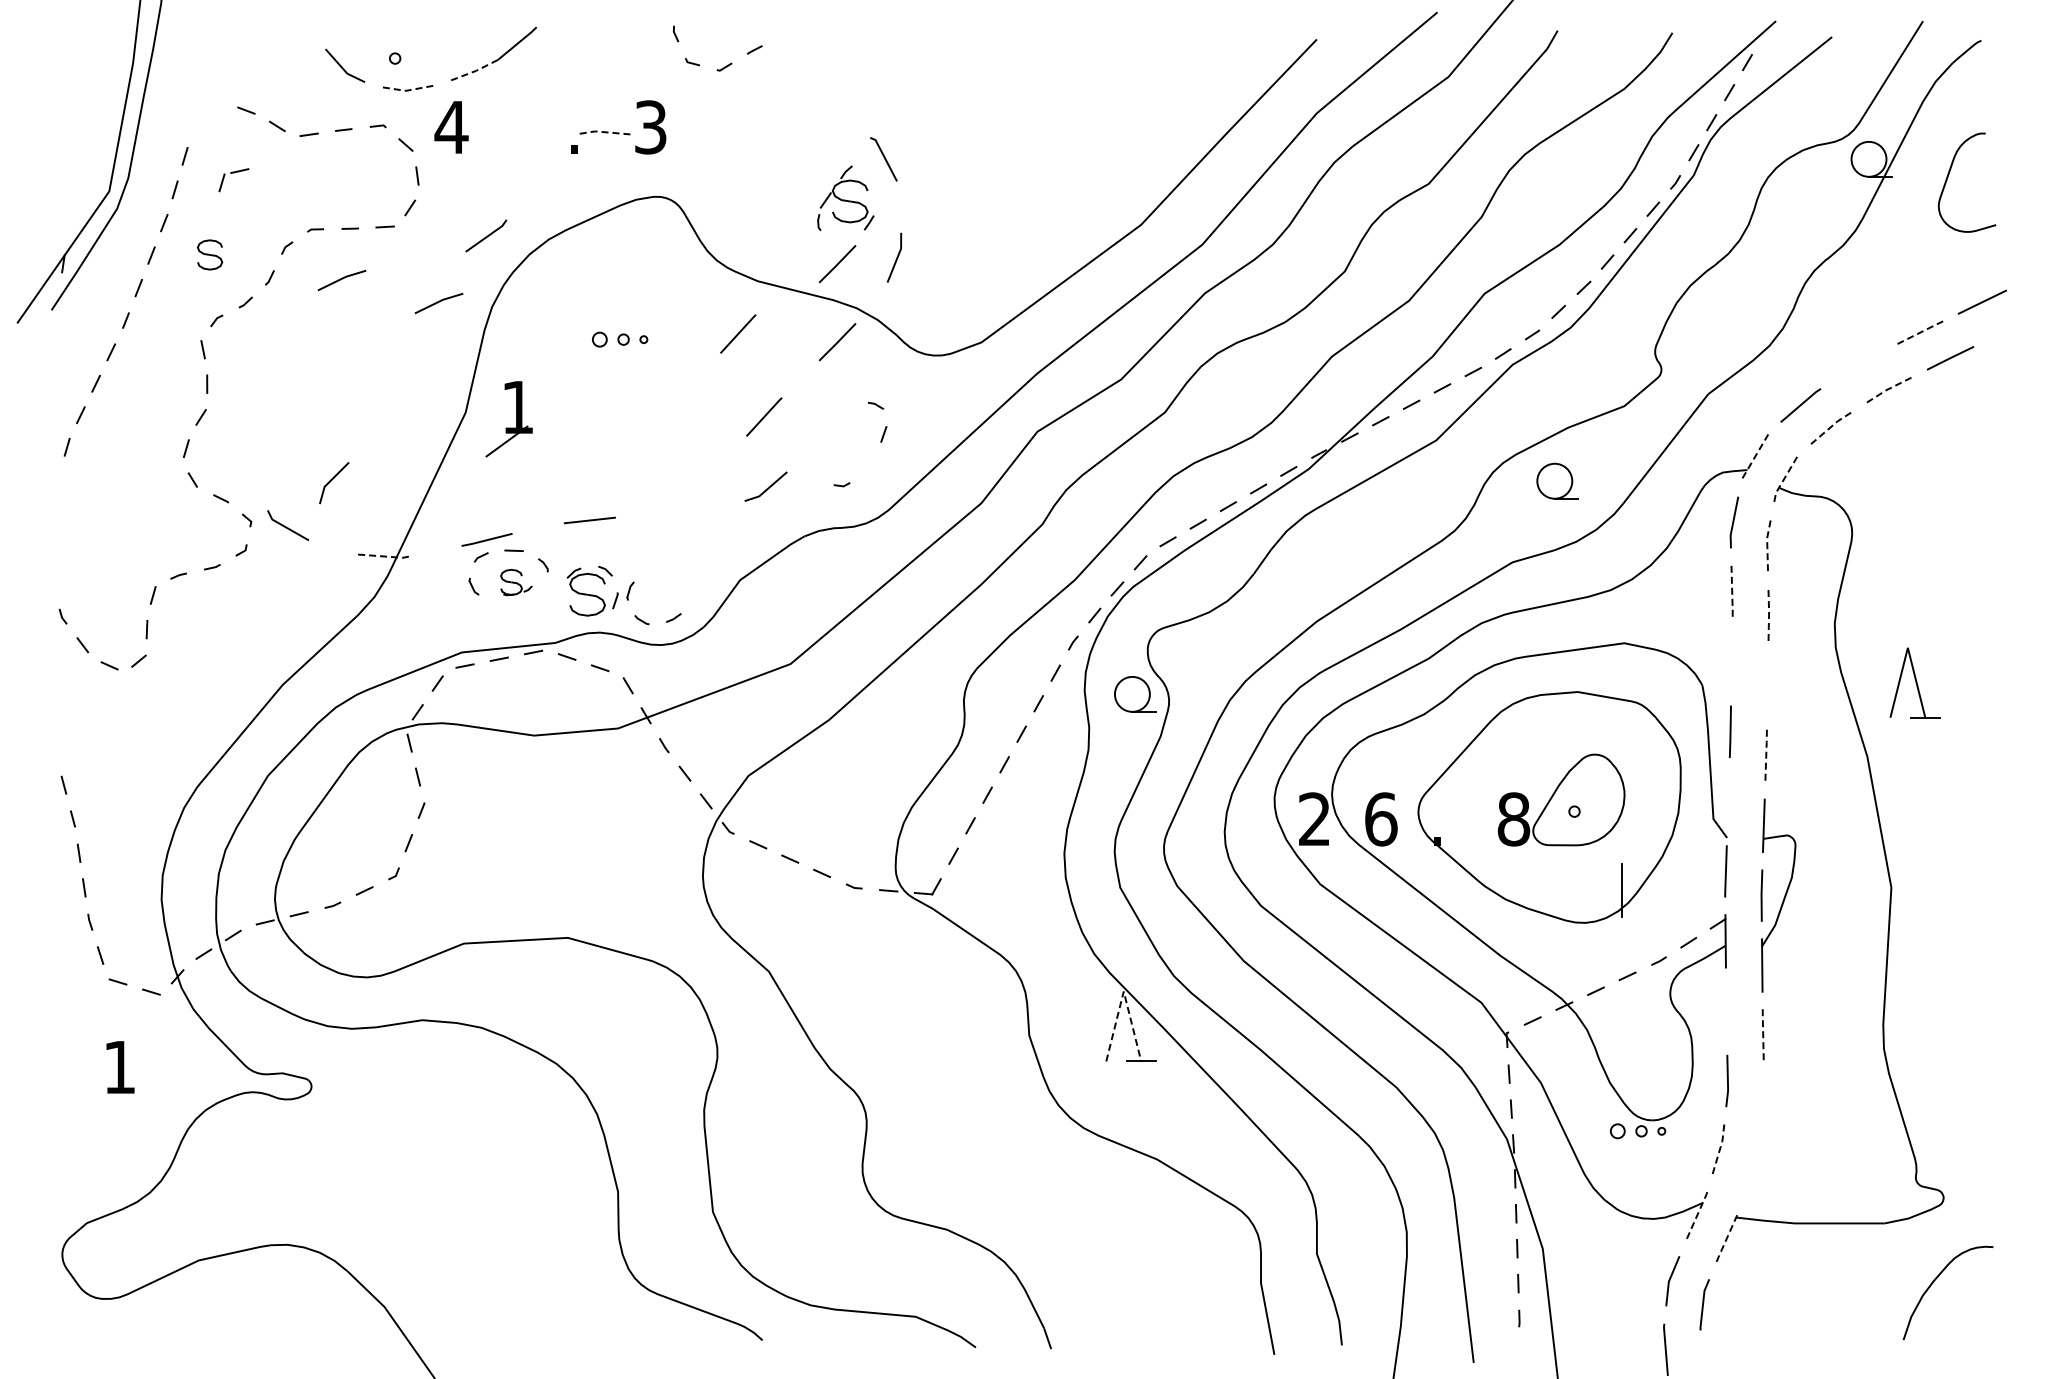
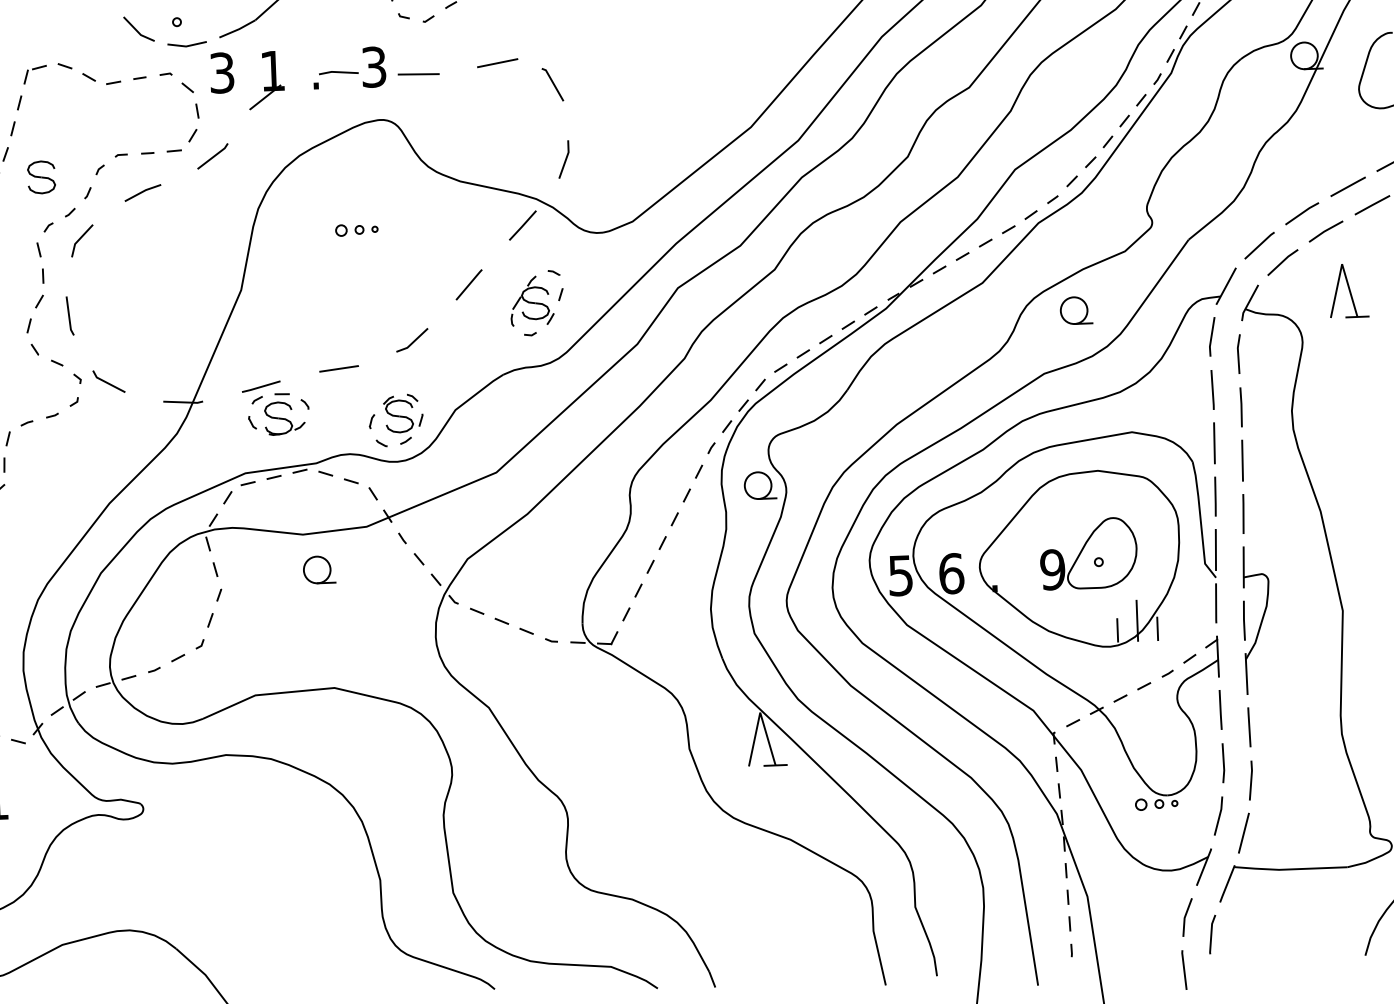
line: (474, 71) -> (237, 29), dashed -> solid
line: (406, 90) -> (186, 46), dashed -> solid
text: (451, 127) -> (222, 73), 4 -> 3
line: (812, 128) -> (497, 63), added
line: (603, 132) -> (338, 72), dashed -> solid
line: (708, 138) -> (418, 73), added
part: (233, 173) -> (34, 69), moved
part: (845, 197) -> (531, 300), moved
line: (487, 235) -> (213, 155), moved
part: (209, 254) -> (41, 177), size x1.43
line: (837, 264) -> (520, 166), removed
line: (438, 302) -> (217, 207), removed
line: (1920, 332) -> (1348, 186), dashed -> solid
line: (738, 333) -> (447, 221), removed
line: (1857, 365) -> (1301, 213), added
line: (1886, 389) -> (1324, 230), dashed -> solid
part: (516, 419) -> (271, 80), moved
line: (1830, 427) -> (1282, 261), dashed -> solid
line: (240, 437) -> (70, 315), added
line: (1754, 457) -> (1225, 286), dashed -> solid
line: (332, 480) -> (80, 238), moved
line: (1783, 480) -> (1248, 303), dashed -> solid
line: (767, 487) -> (413, 340), moved
line: (1767, 546) -> (1238, 354), dashed -> solid
line: (384, 556) -> (183, 402), dashed -> solid
part: (516, 582) -> (284, 418), size x1.67
part: (592, 591) -> (403, 413), moved
line: (1732, 593) -> (1213, 391), dashed -> solid
line: (1769, 615) -> (1241, 406), dashed -> solid
line: (1731, 661) -> (1214, 443), added
part: (1914, 682) -> (1348, 290), moved
line: (1767, 685) -> (1242, 460), added
line: (1766, 755) -> (1243, 513), dashed -> solid
part: (553, 782) -> (319, 569), added
line: (1728, 801) -> (1216, 549), added
text: (1314, 819) -> (900, 575), 2 -> 5
text: (1513, 819) -> (1052, 569), 8 -> 9
line: (1595, 901) -> (1117, 630), added
line: (1648, 901) -> (1157, 628), added
line: (1123, 991) -> (760, 712), dashed -> solid
line: (1726, 1011) -> (1220, 710), added
line: (1763, 1034) -> (1249, 726), dashed -> solid
line: (1762, 1105) -> (1250, 780), added
line: (1719, 1149) -> (1219, 815), dashed -> solid
line: (1750, 1173) -> (1243, 833), added
line: (1697, 1215) -> (1204, 866), dashed -> solid
line: (1726, 1240) -> (1227, 884), dashed -> solid

